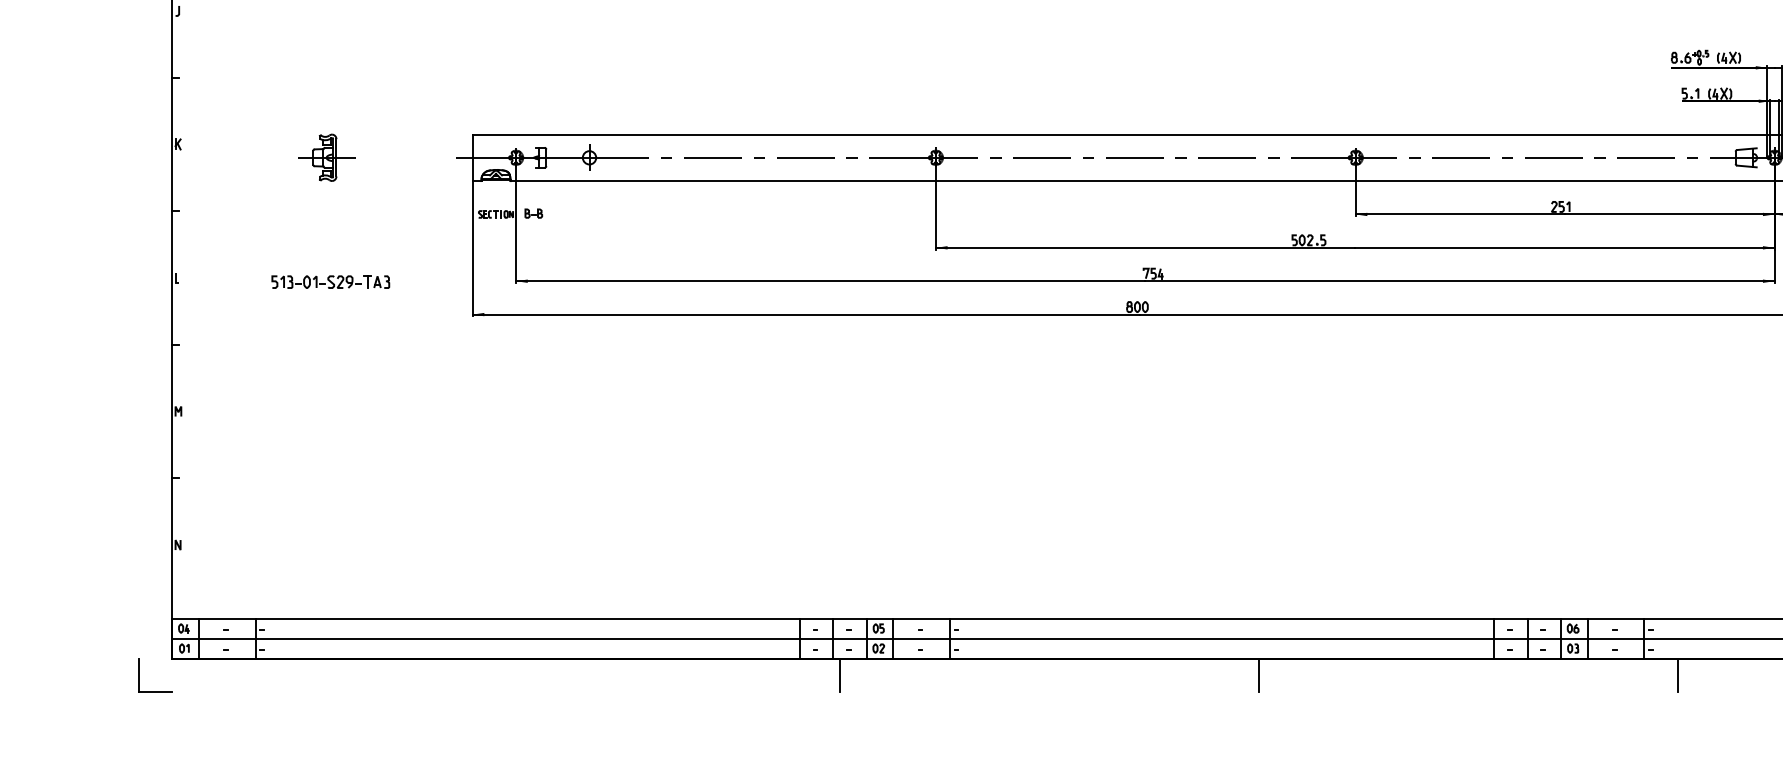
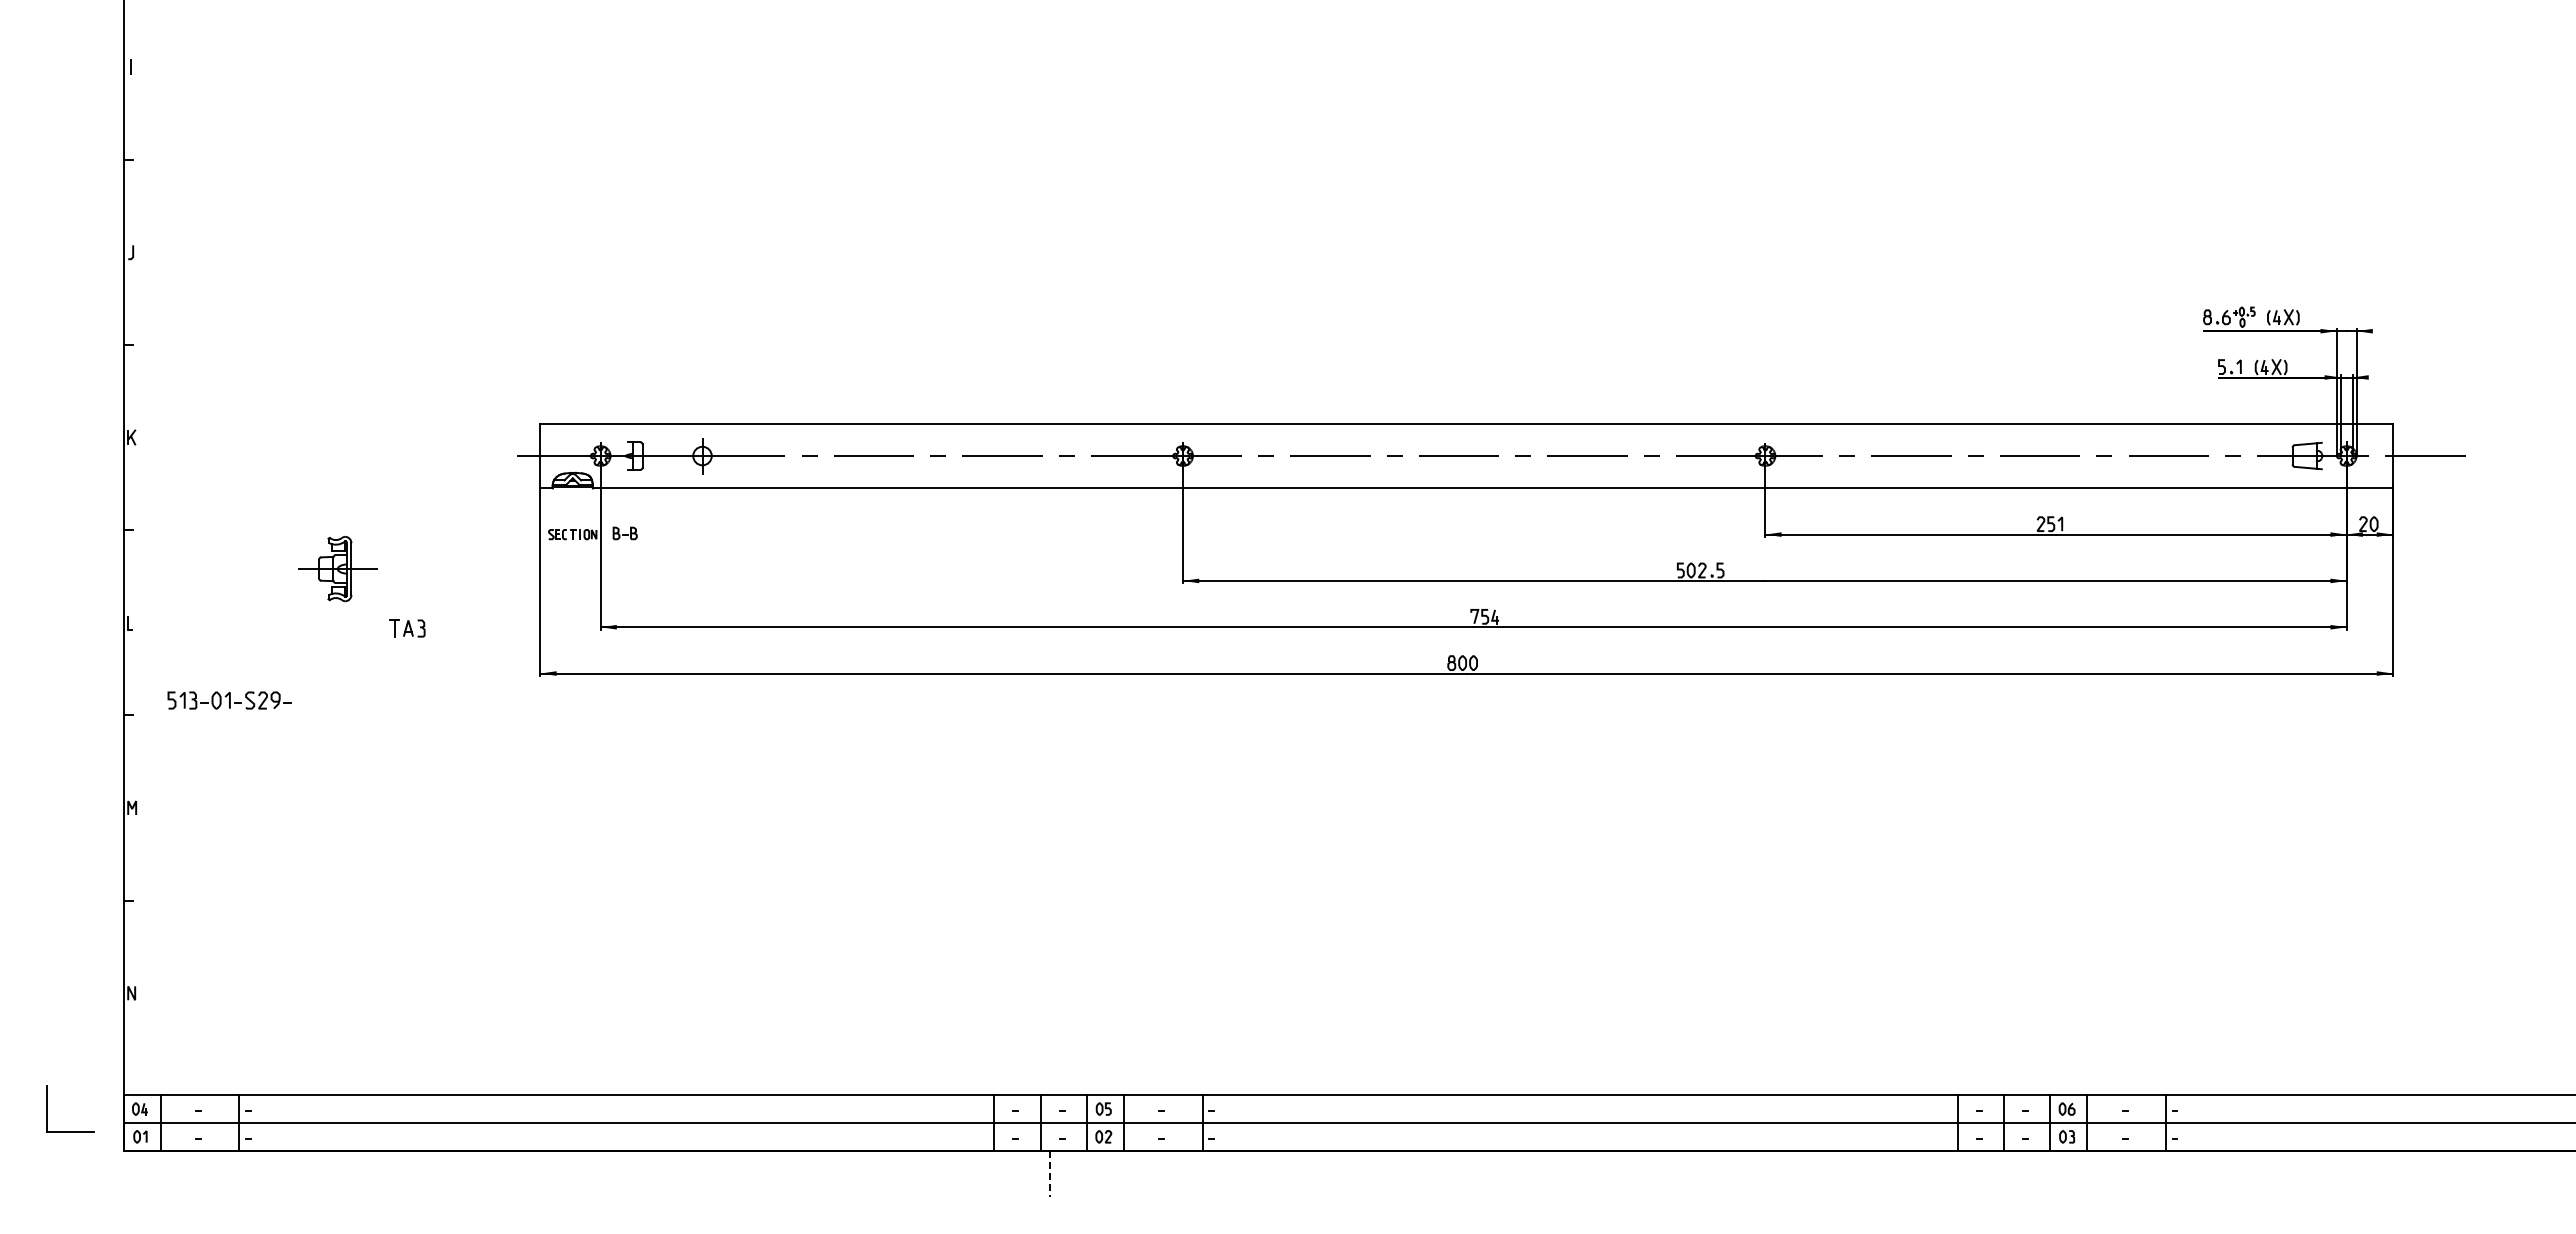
part: (326, 158) -> (337, 569), moved
part: (316, 282) -> (229, 700), moved
part: (139, 674) -> (47, 1108), moved
line: (1259, 674) -> (1631, 1173), removed
line: (1677, 674) -> (2212, 1173), removed
line: (839, 675) -> (1049, 1174), solid -> dashed

